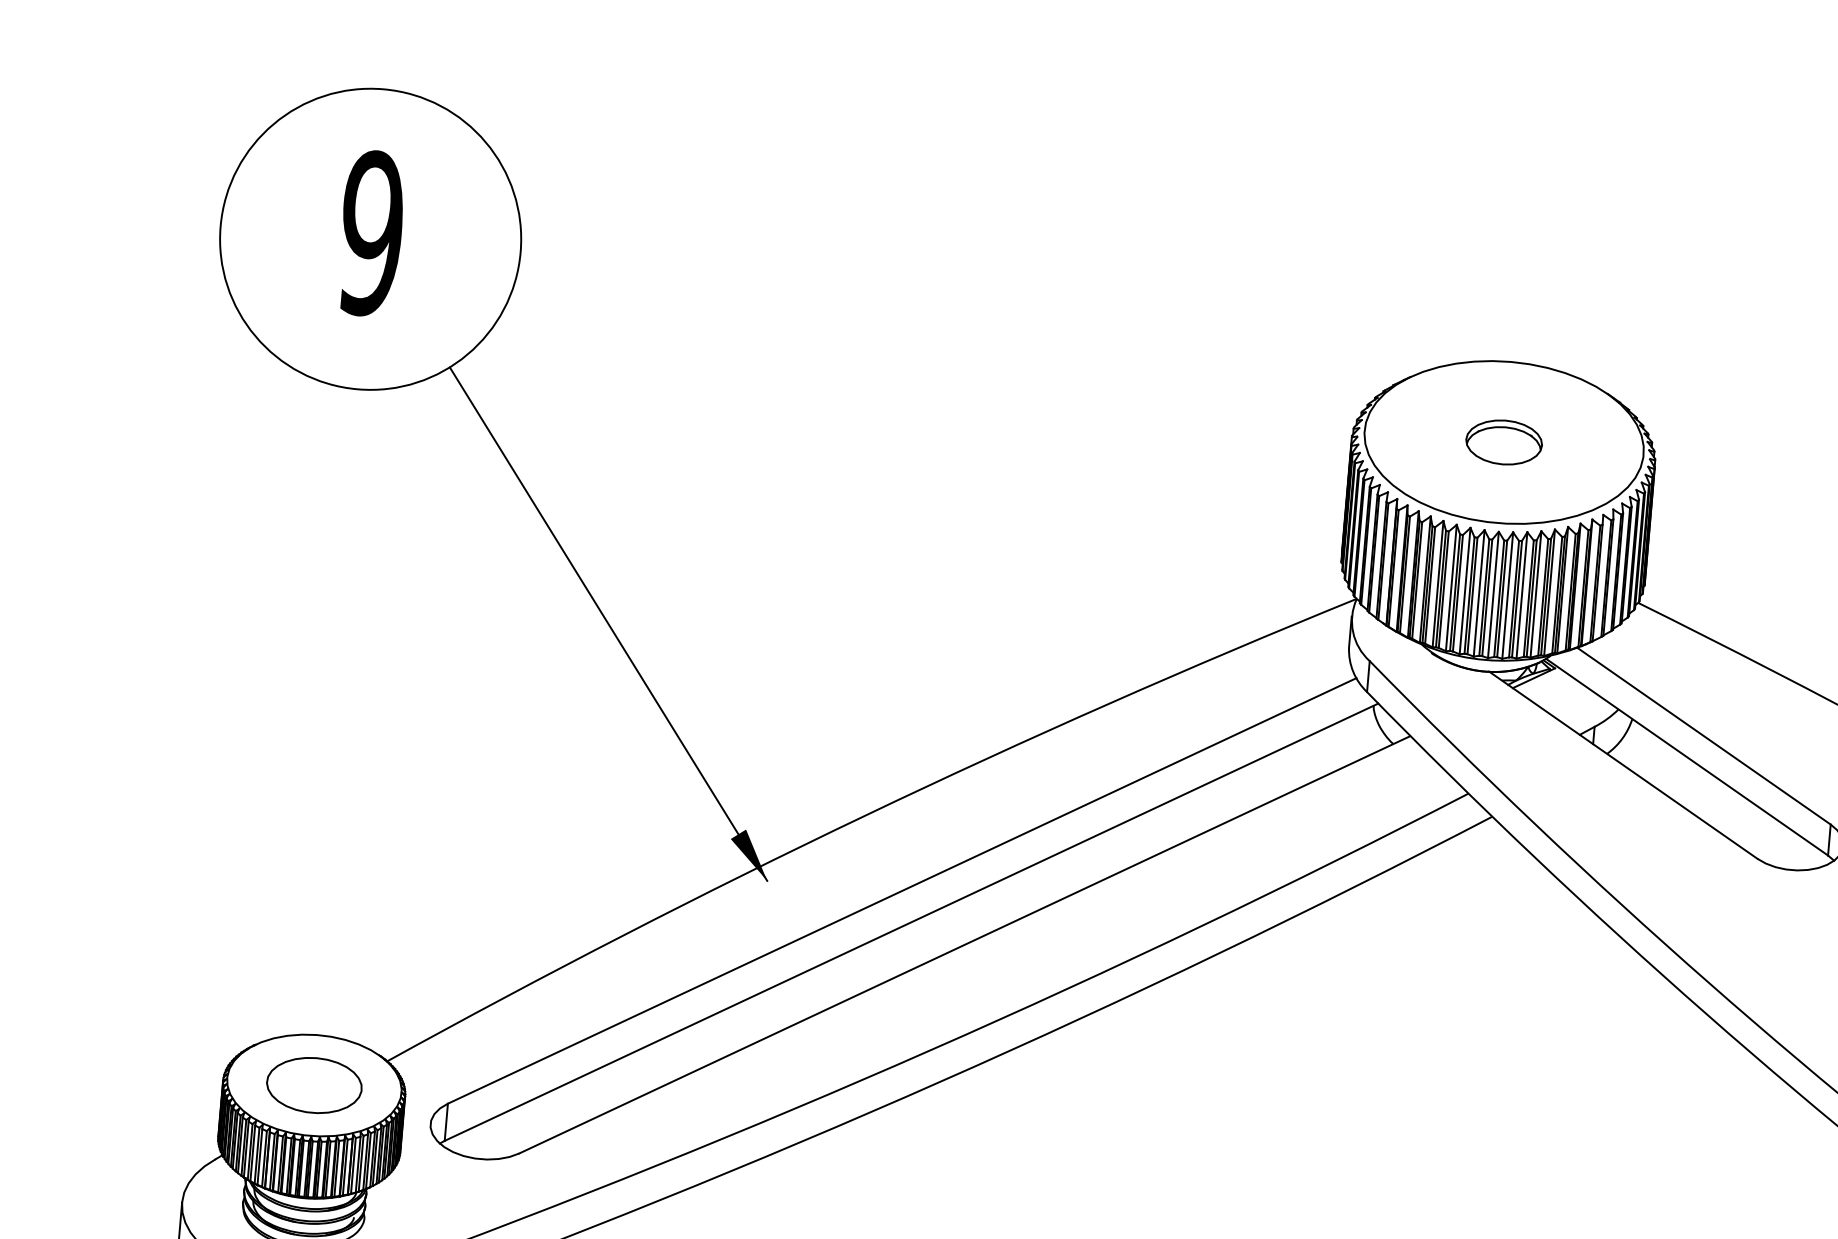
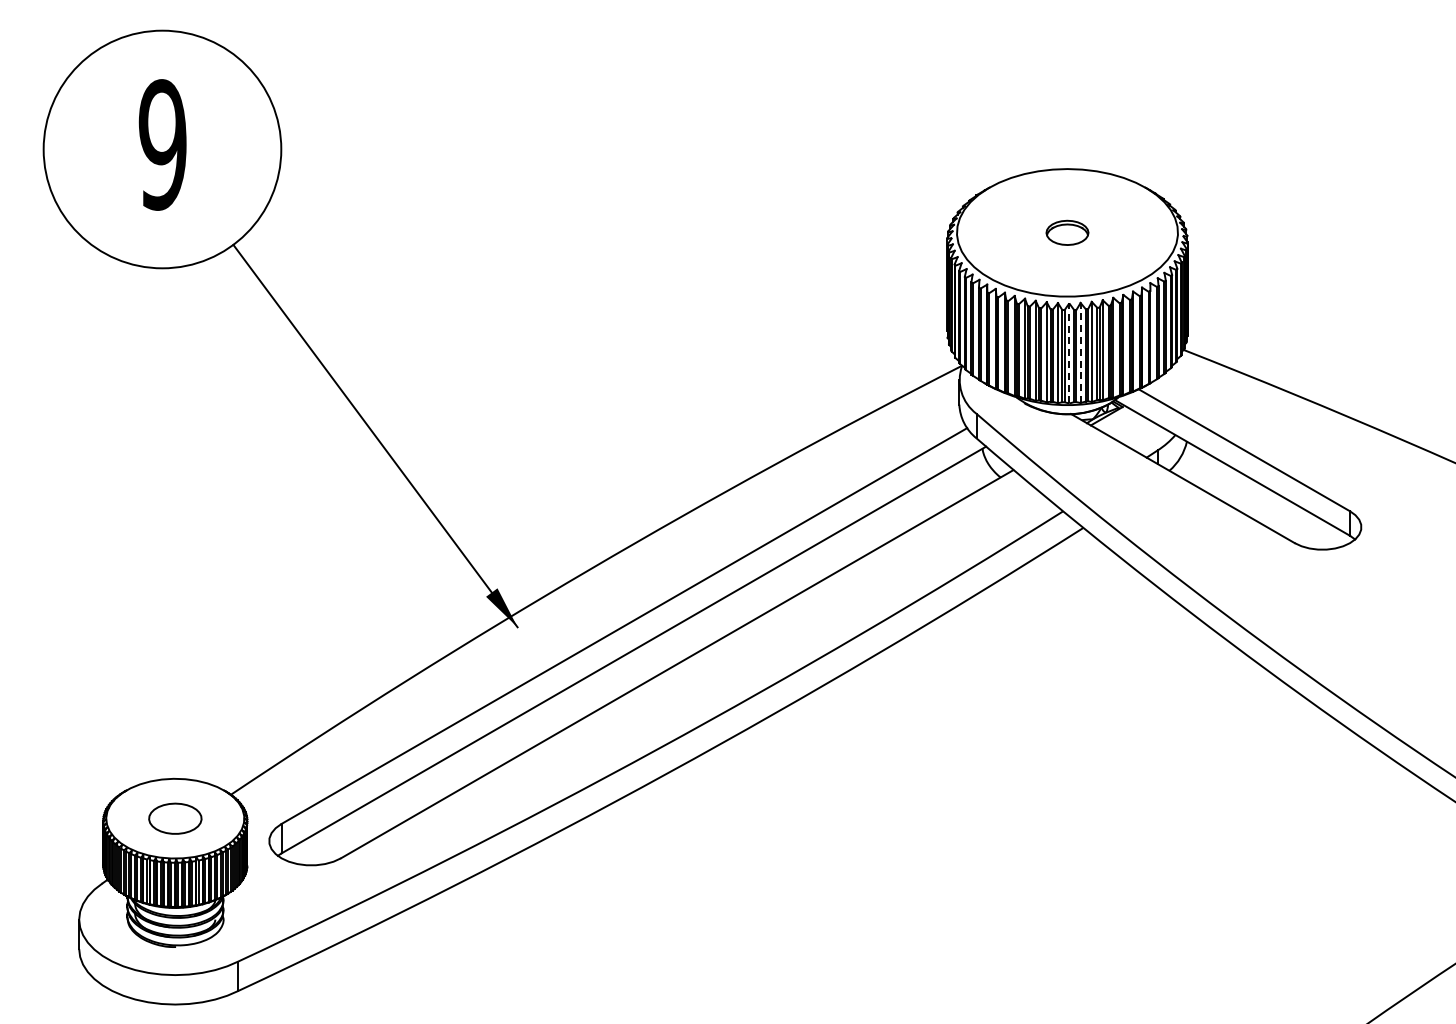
part: (1504, 442) -> (1067, 232), size x0.7
line: (1493, 593) -> (1069, 352), solid -> dashed
line: (1507, 594) -> (1080, 352), solid -> dashed
part: (314, 1085) -> (175, 818), size x0.7

